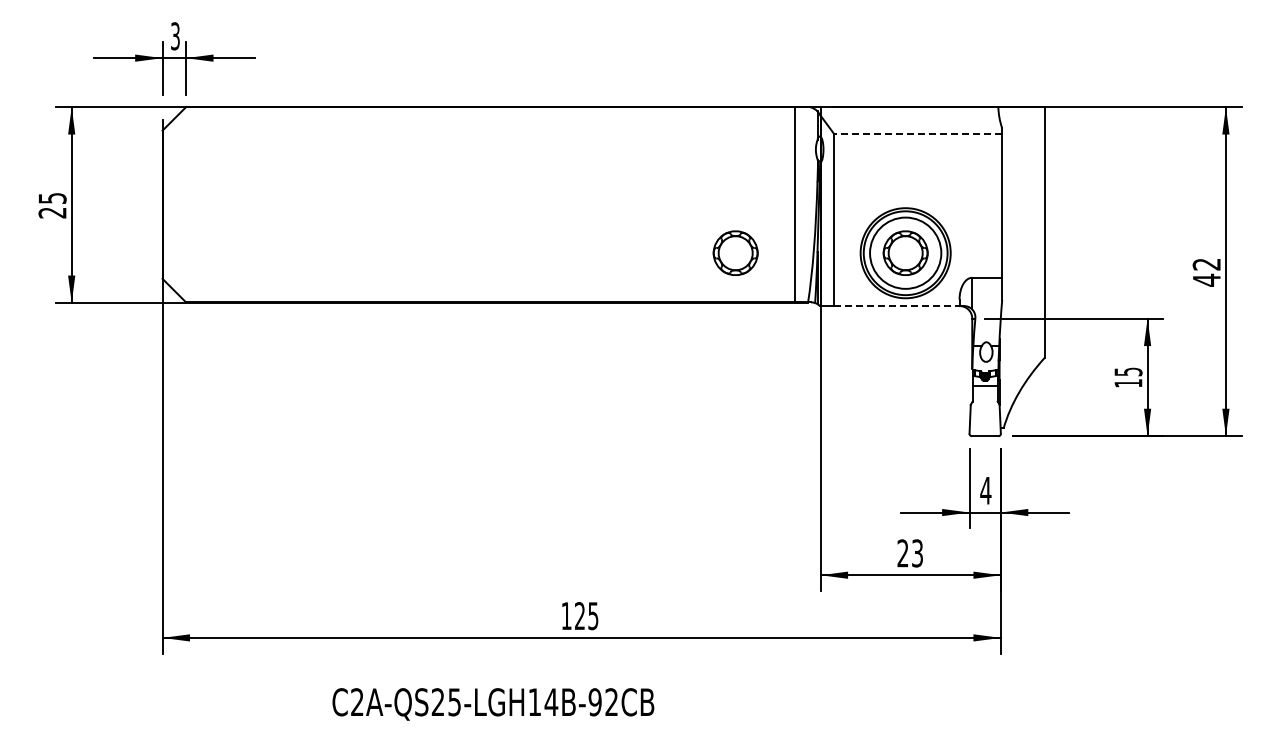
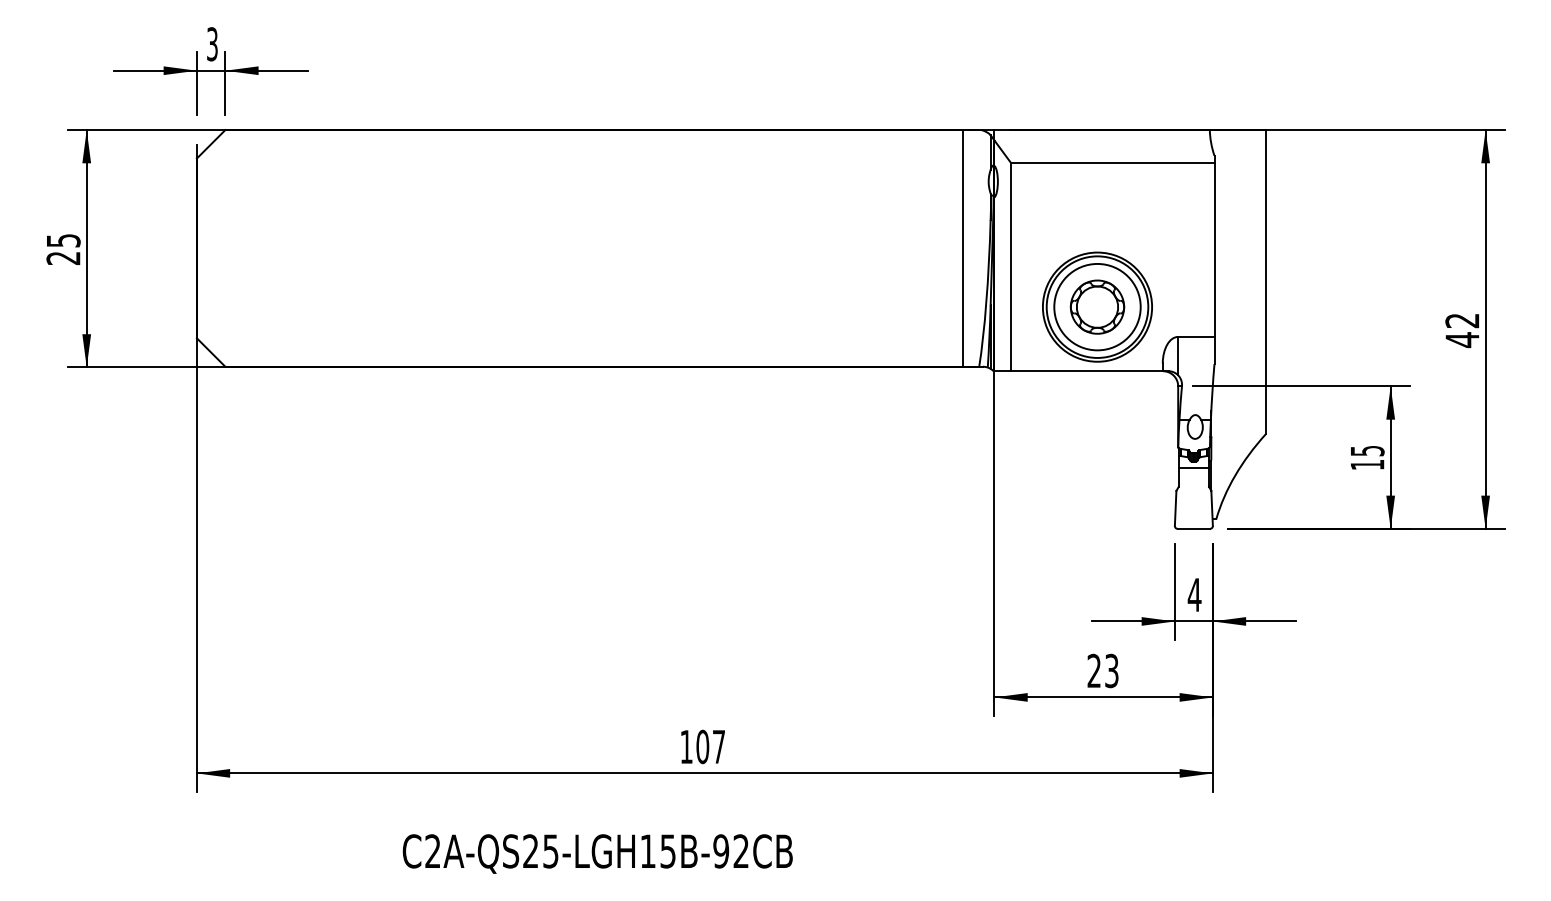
line: (917, 134) -> (1111, 163), dashed -> solid
part: (735, 252) -> (891, 306), removed
line: (896, 306) -> (1086, 371), dashed -> solid
text: (586, 616) -> (710, 747), 125 -> 107
text: (551, 702) -> (668, 851), C2A-QS25-LGH14B-92CB -> C2A-QS25-LGH15B-92CB

